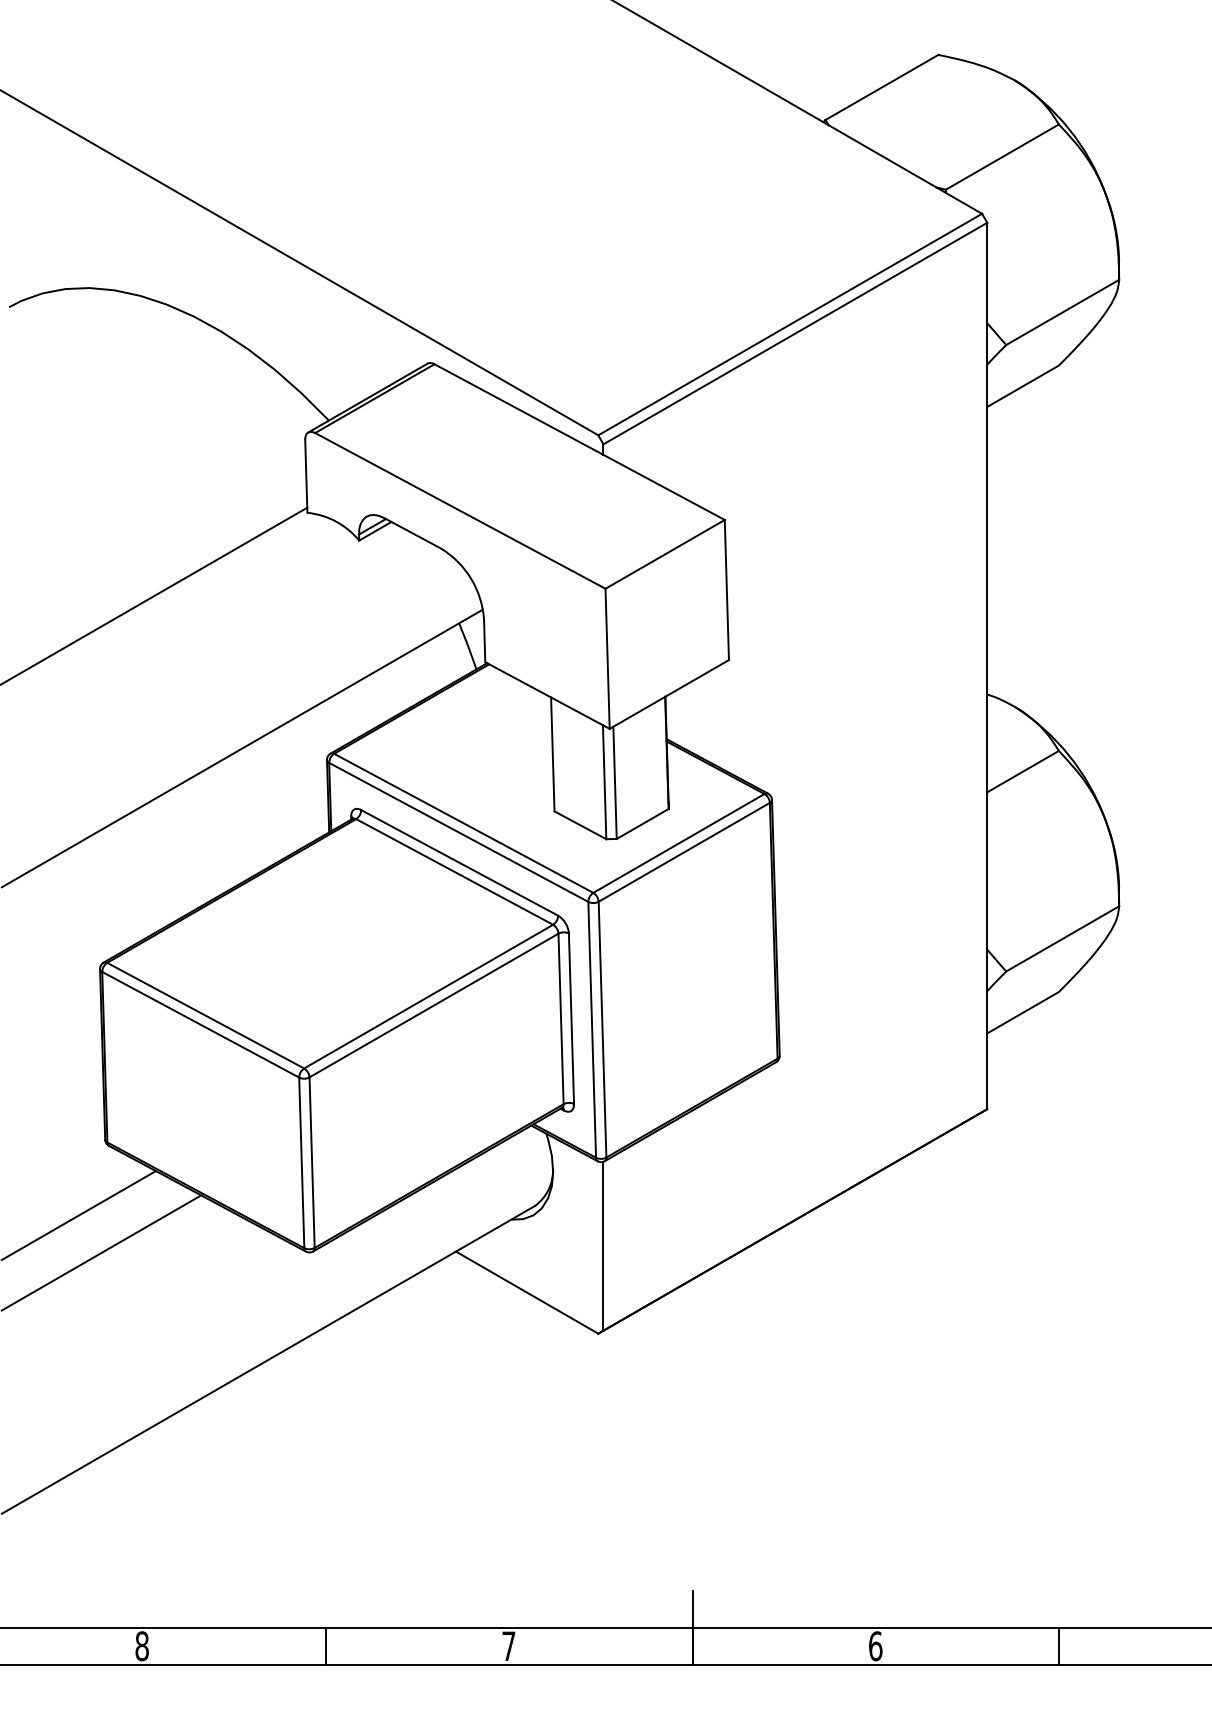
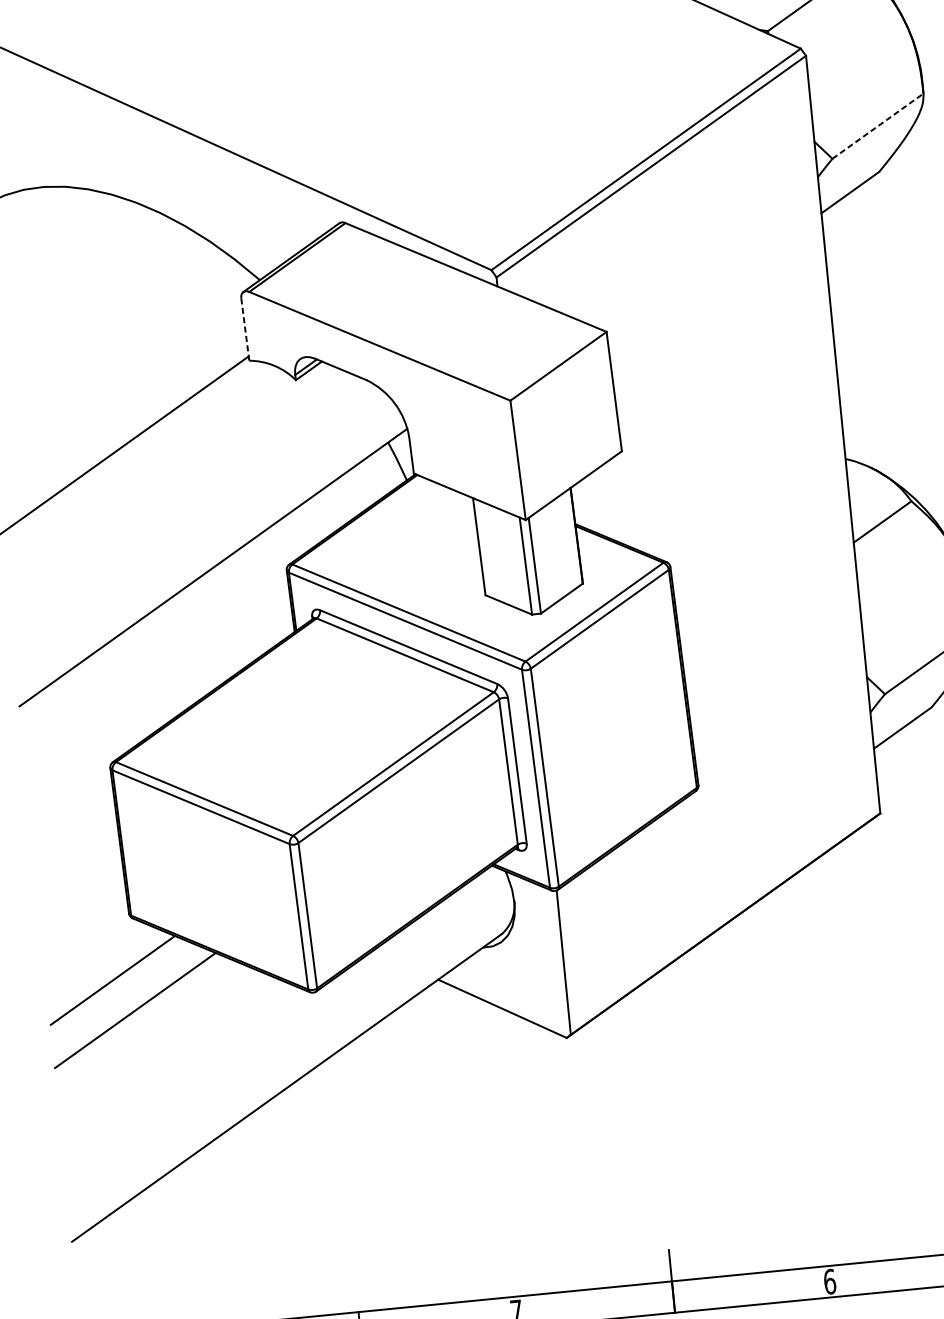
line: (1063, 312) -> (878, 126), solid -> dashed
line: (306, 476) -> (245, 329), solid -> dashed

